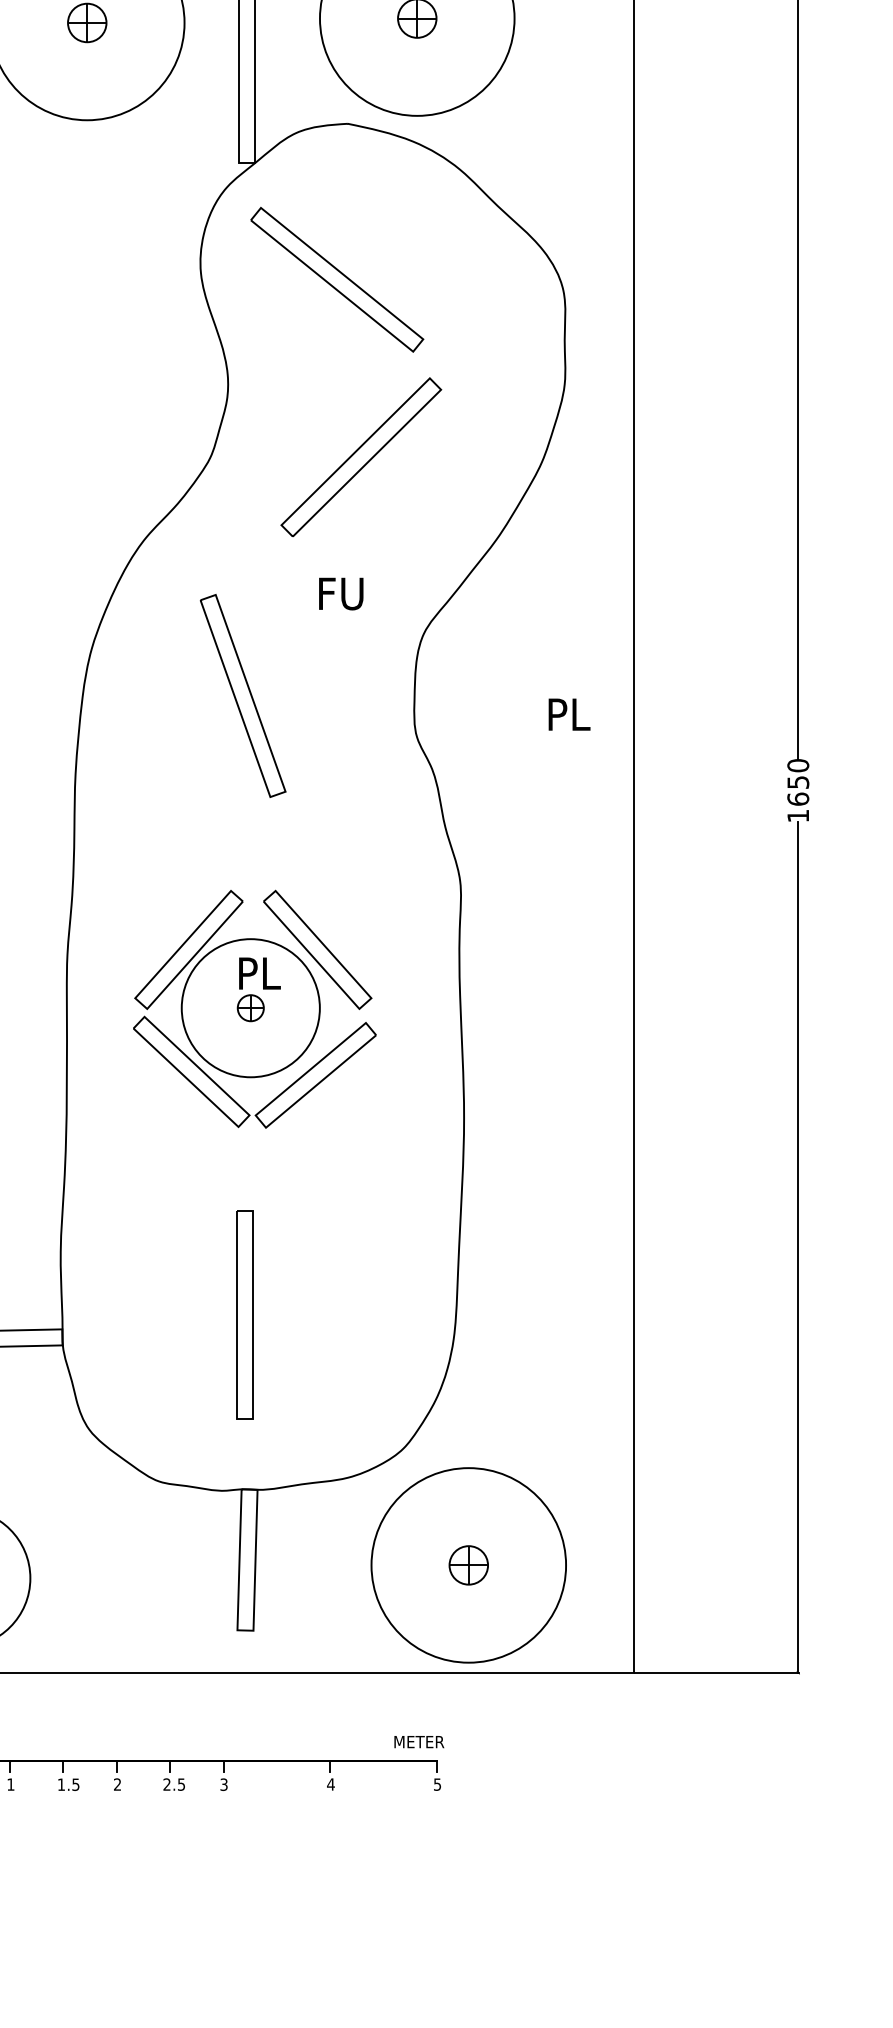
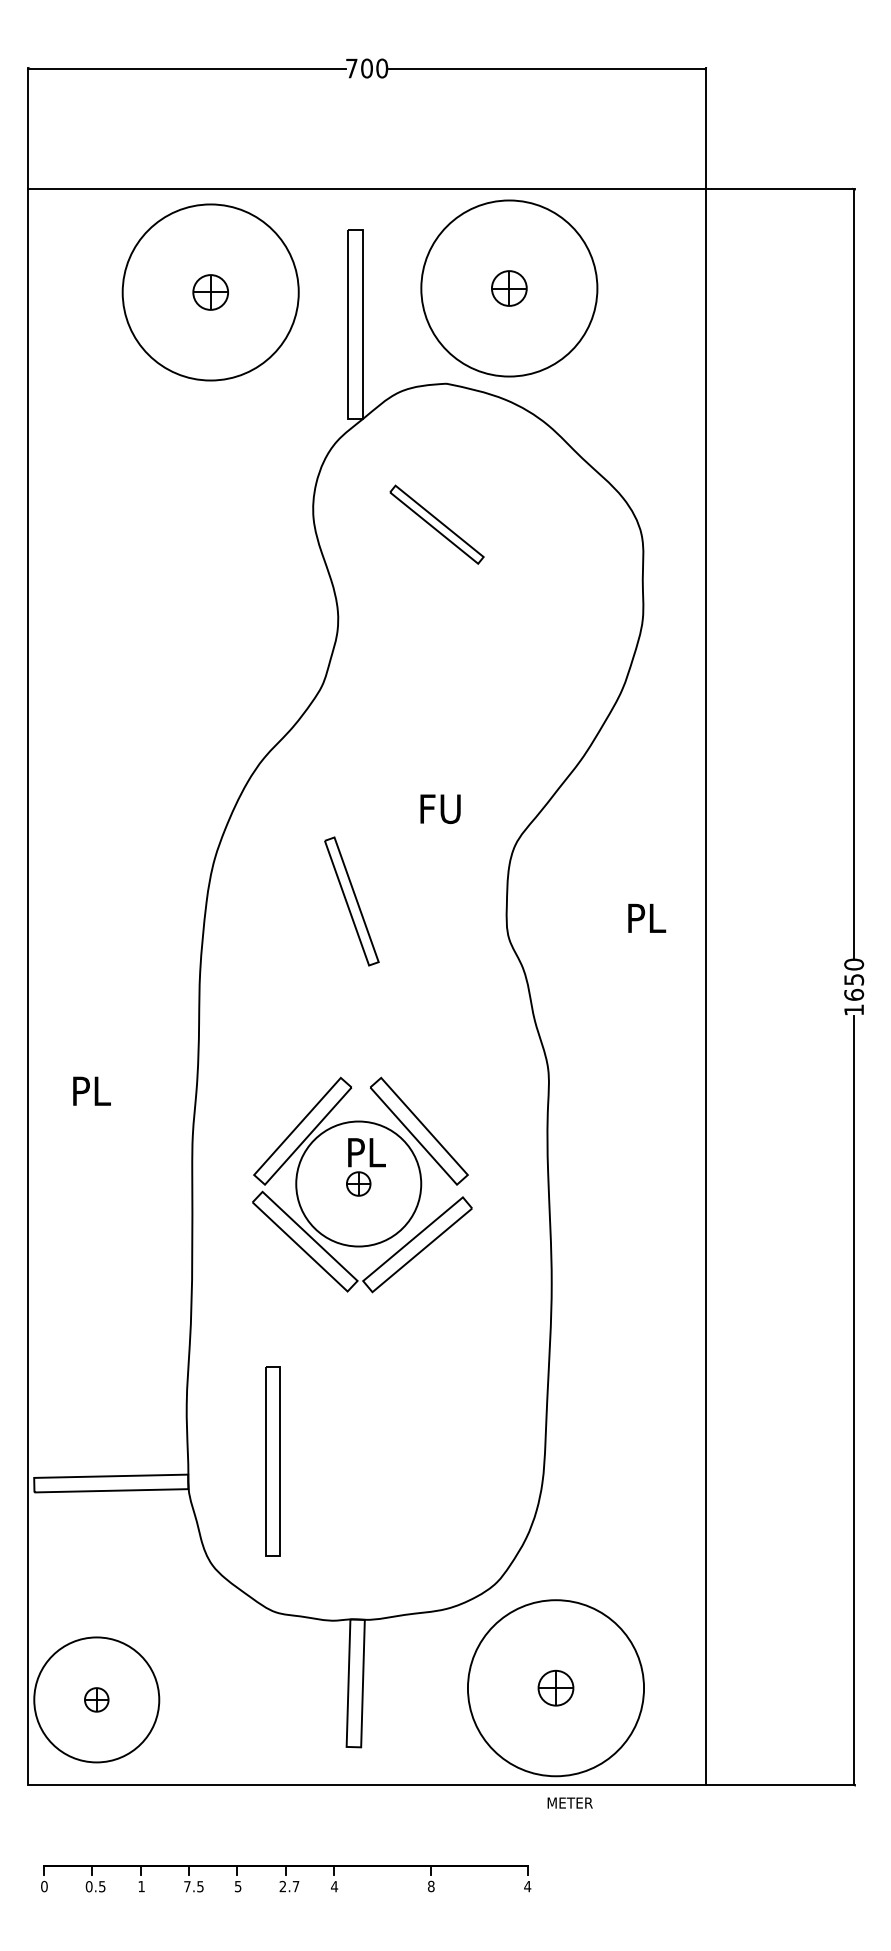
part: (336, 279) -> (436, 524), size x0.6
part: (361, 457) -> (458, 685), removed
part: (242, 695) -> (351, 901), size x0.7
part: (245, 1314) -> (272, 1461), moved
text: (418, 1741) -> (569, 1802), moved
text: (61, 1784) -> (187, 1886), 1.5 -> 7.5
text: (117, 1784) -> (238, 1886), 2 -> 5
text: (180, 1784) -> (295, 1886), 2.5 -> 2.7
text: (224, 1784) -> (334, 1886), 3 -> 4
text: (330, 1784) -> (430, 1886), 4 -> 8
text: (437, 1784) -> (527, 1886), 5 -> 4

